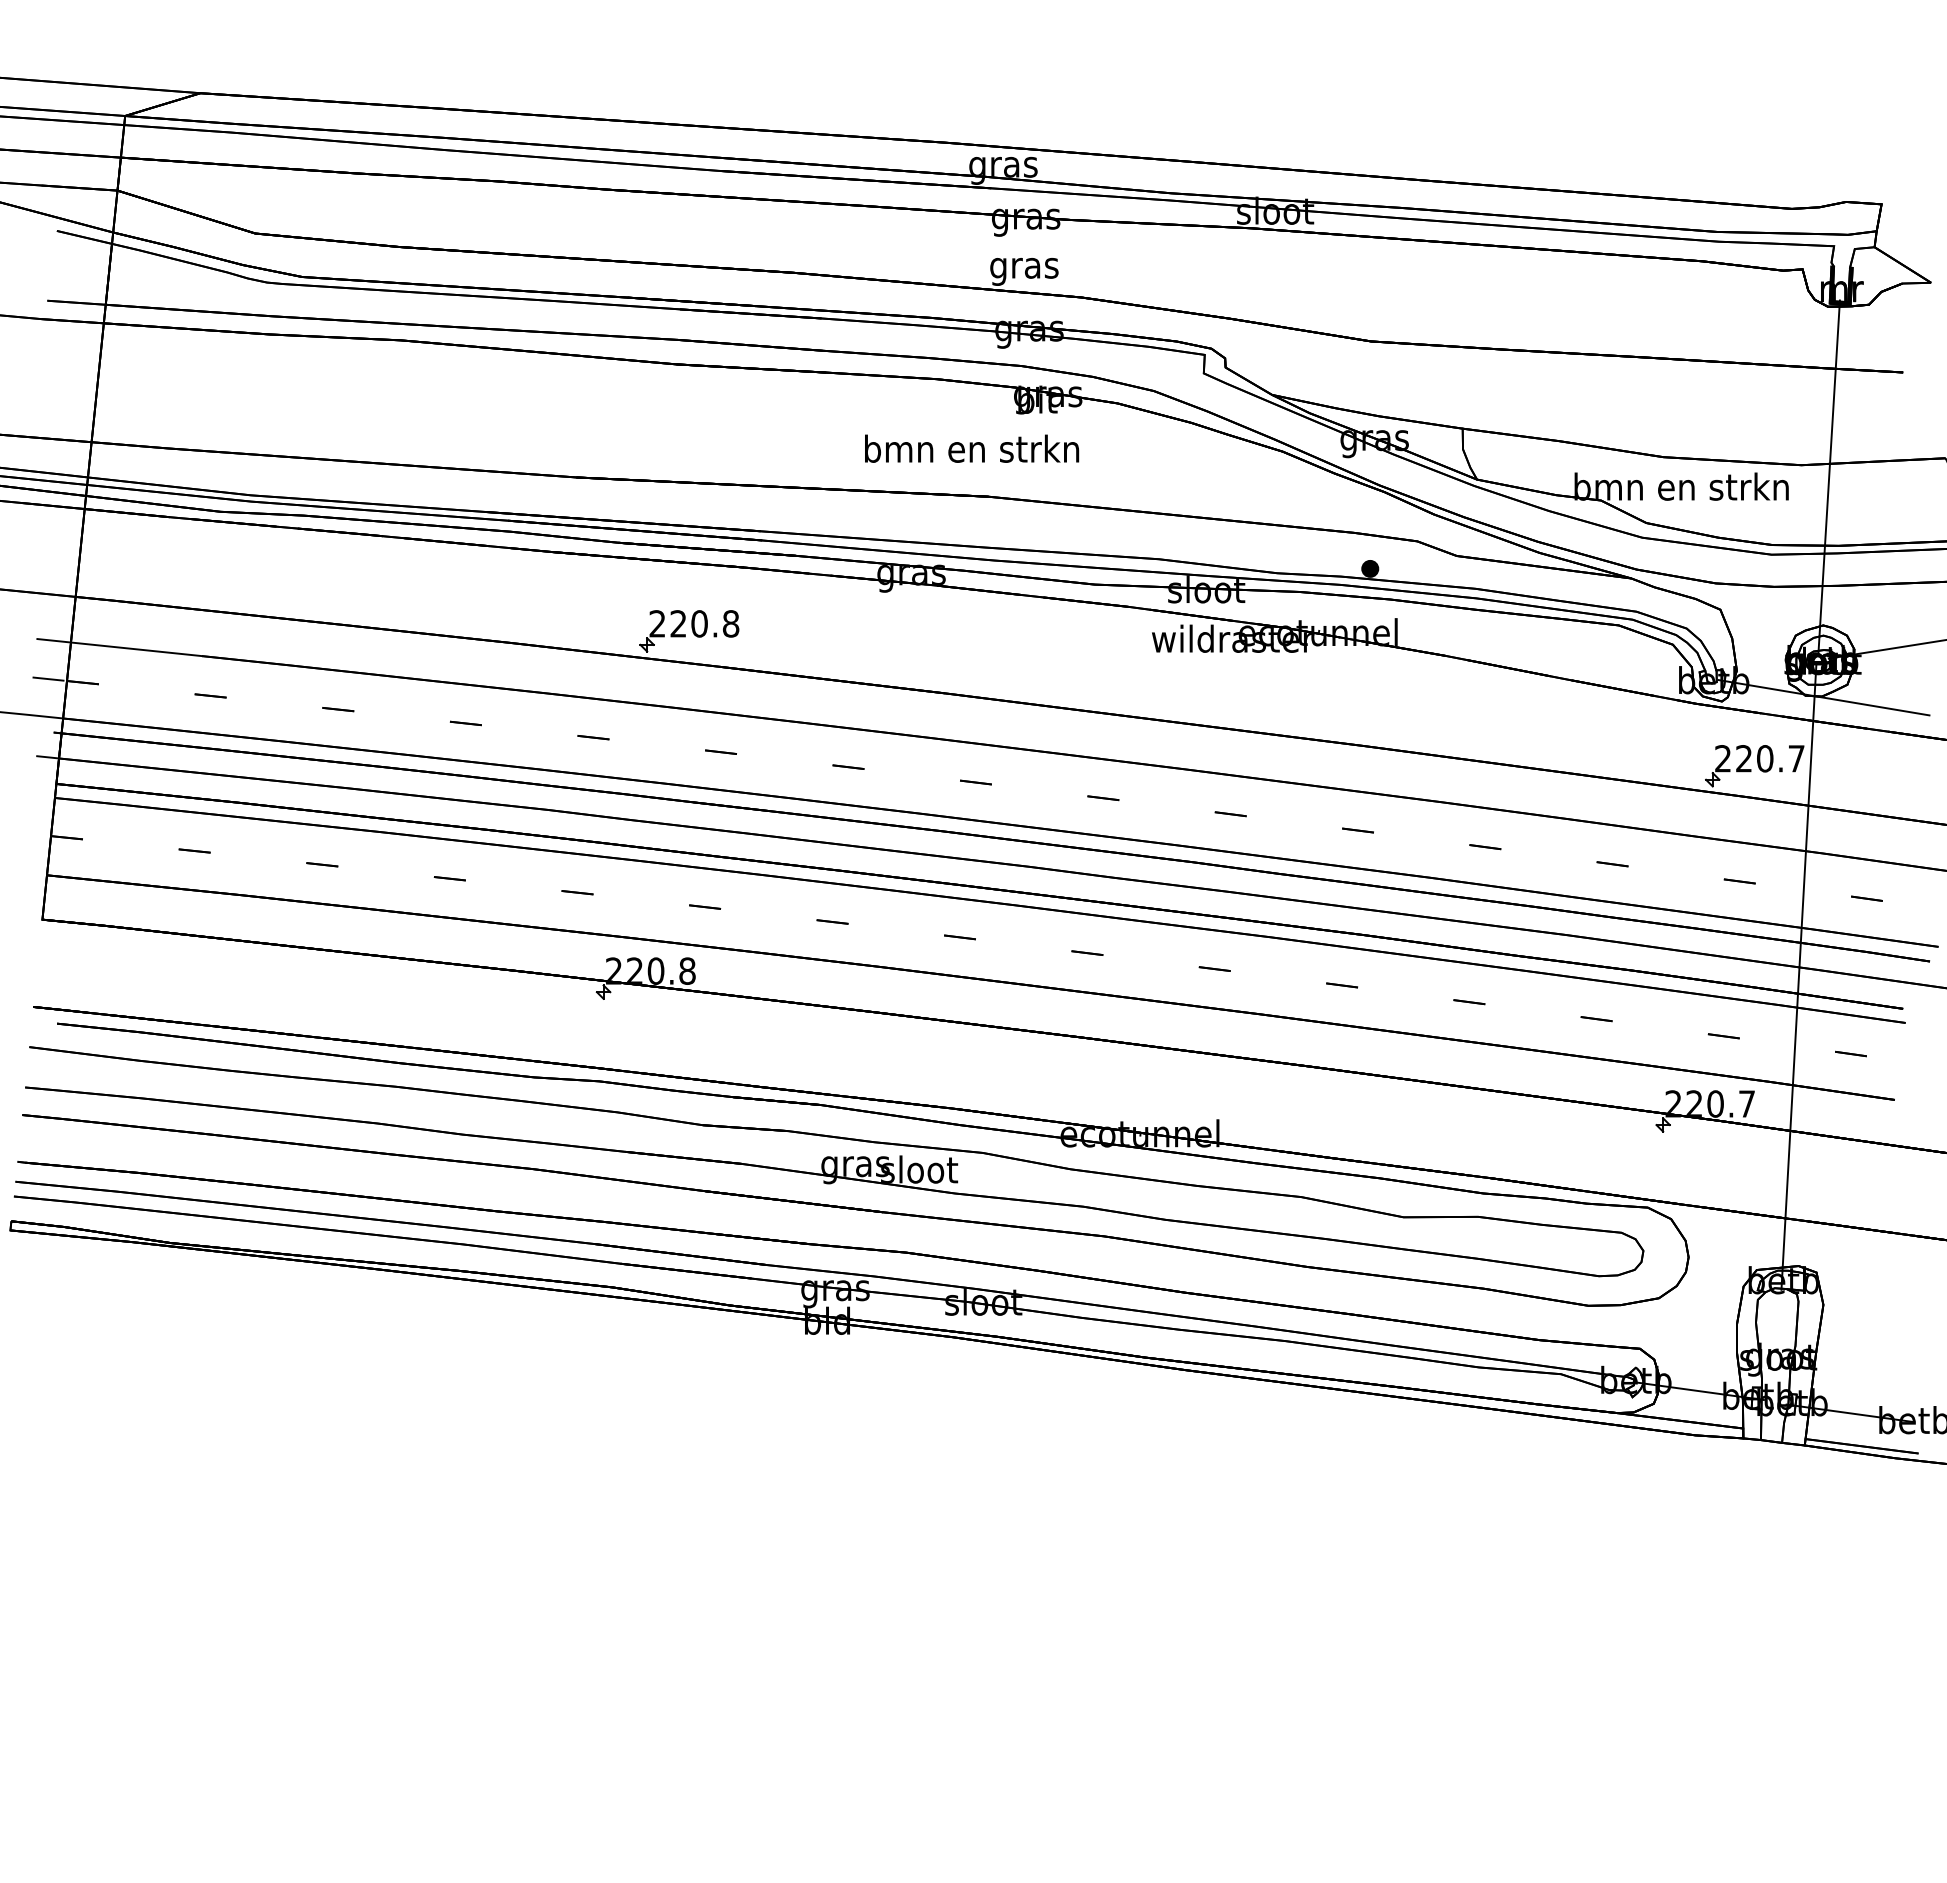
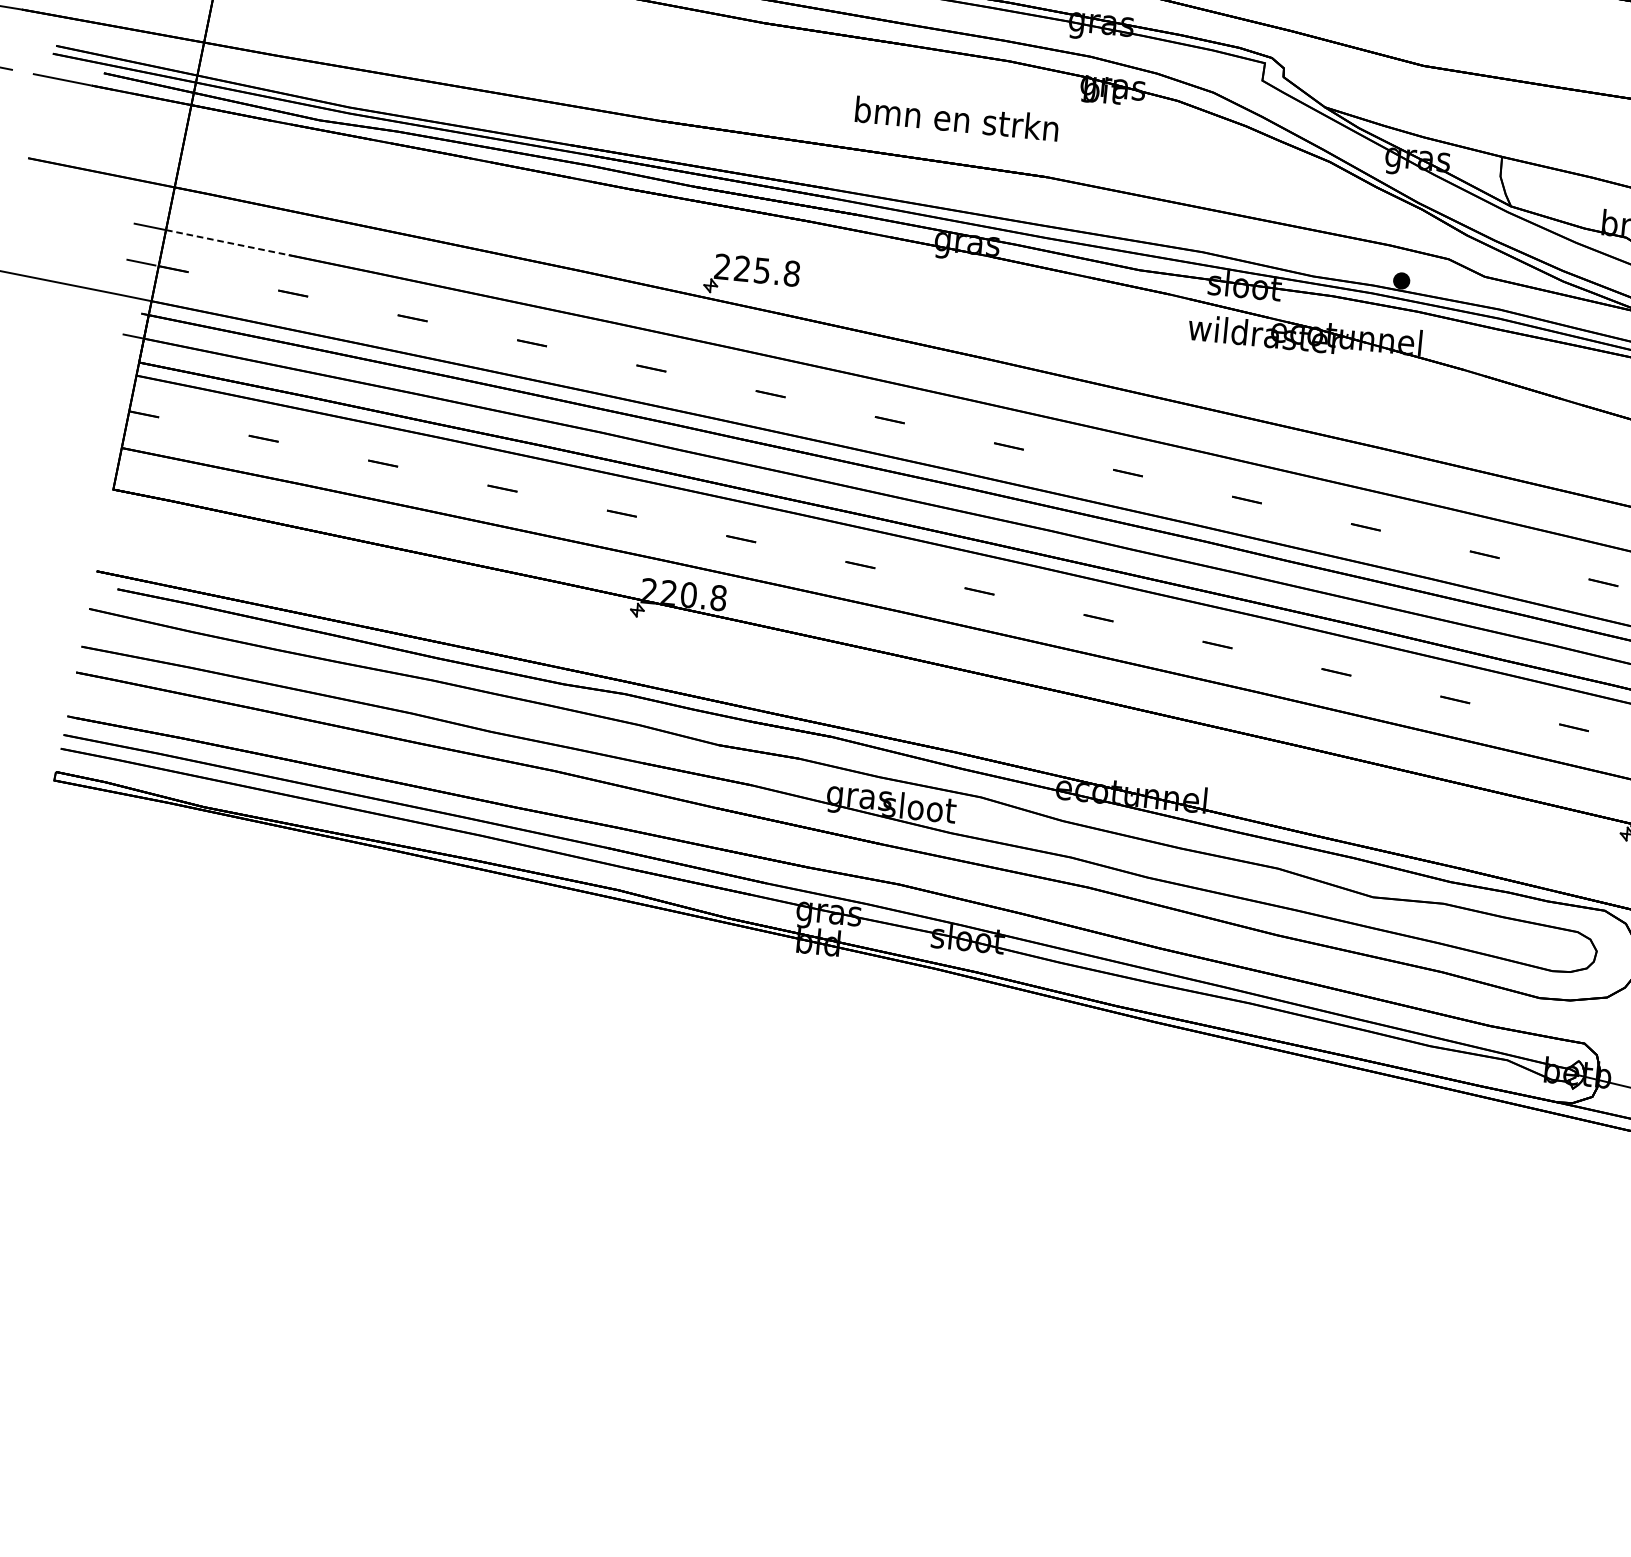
text: (972, 448) -> (957, 118), moved
text: (699, 623) -> (762, 270), 220.8 -> 225.8
line: (136, 649) -> (227, 242), solid -> dashed

